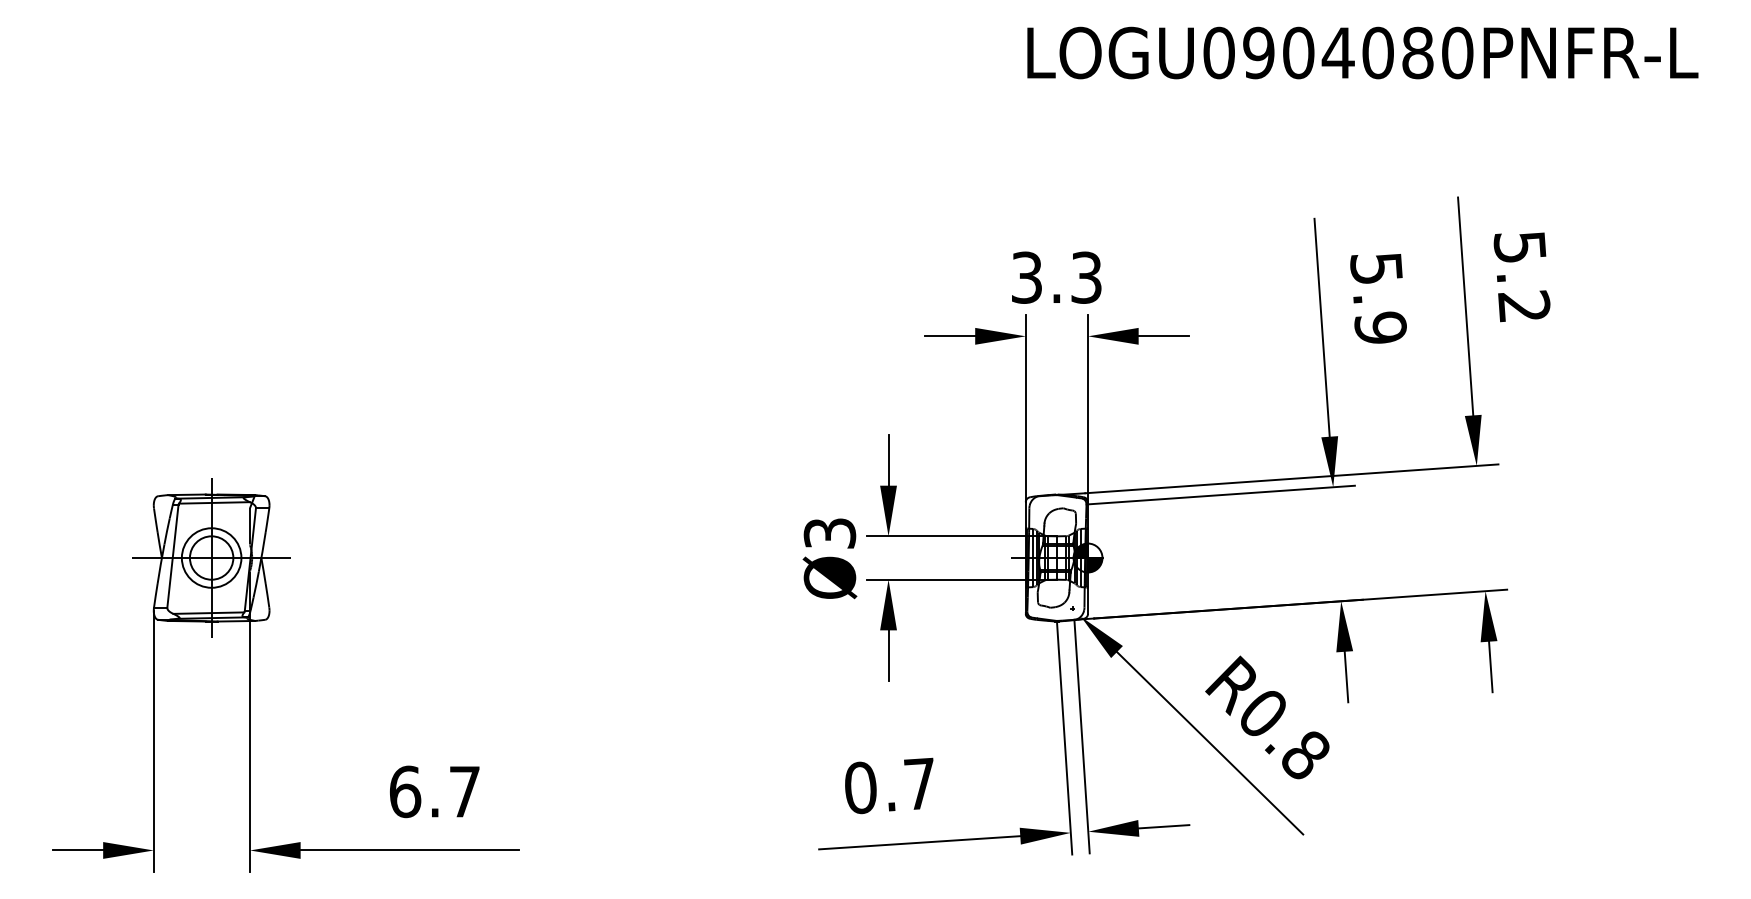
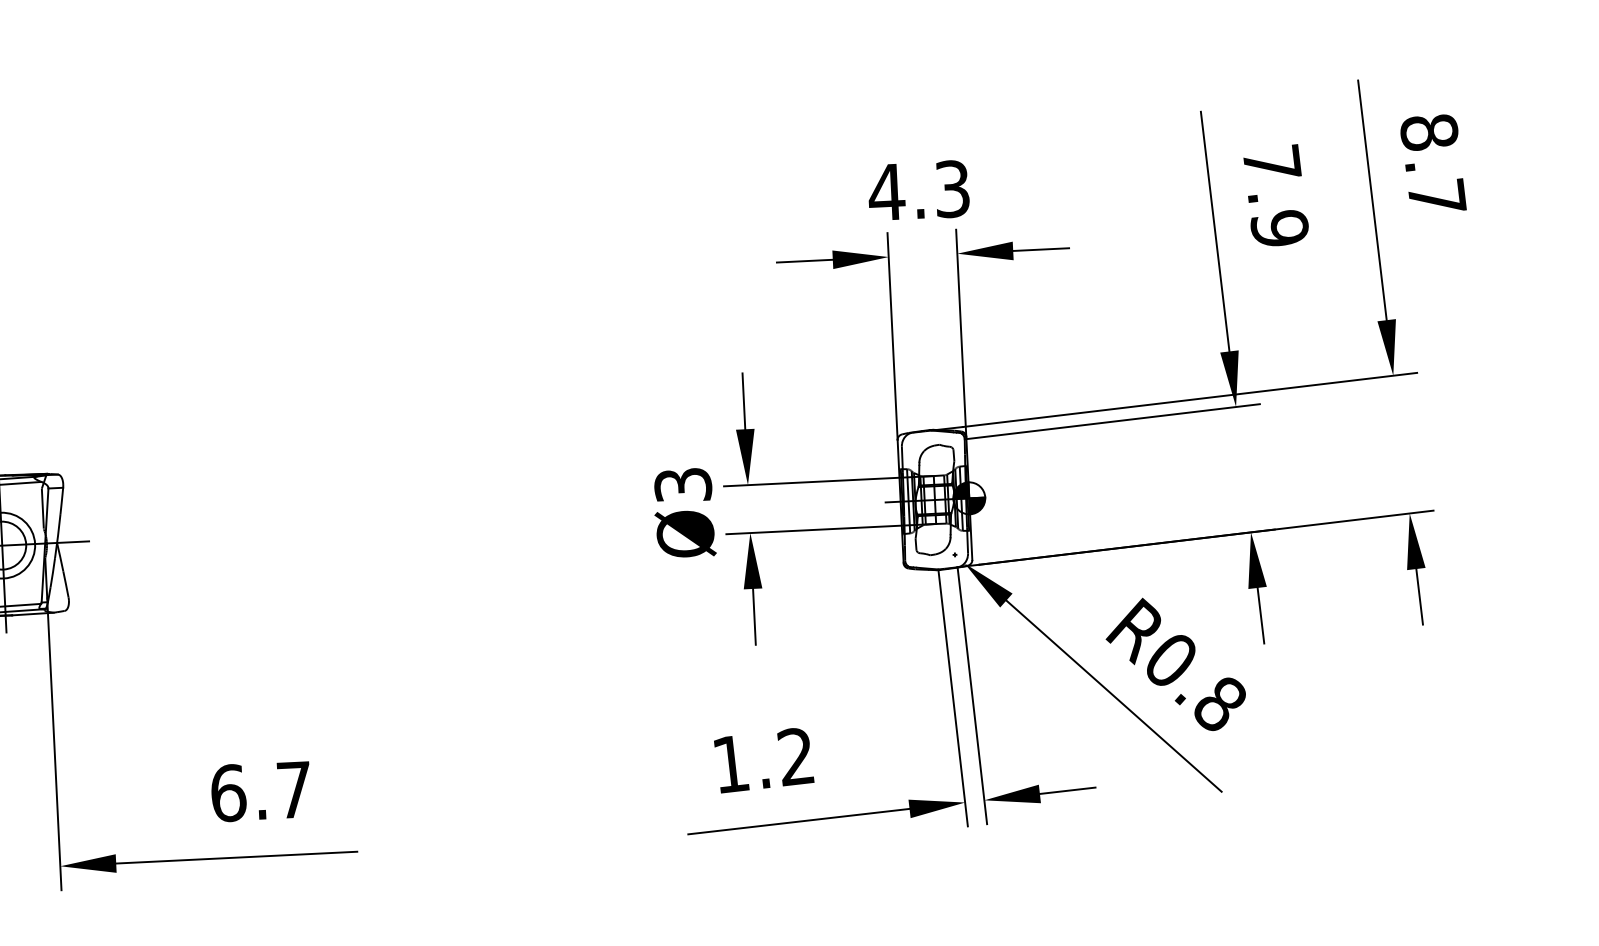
text: (1376, 267) -> (1271, 162), 5.9 -> 7.9
text: (1026, 277) -> (886, 192), 3.3 -> 4.3
text: (1521, 277) -> (1432, 165), 5.2 -> 8.7
text: (890, 785) -> (763, 760), 0.7 -> 1.2

